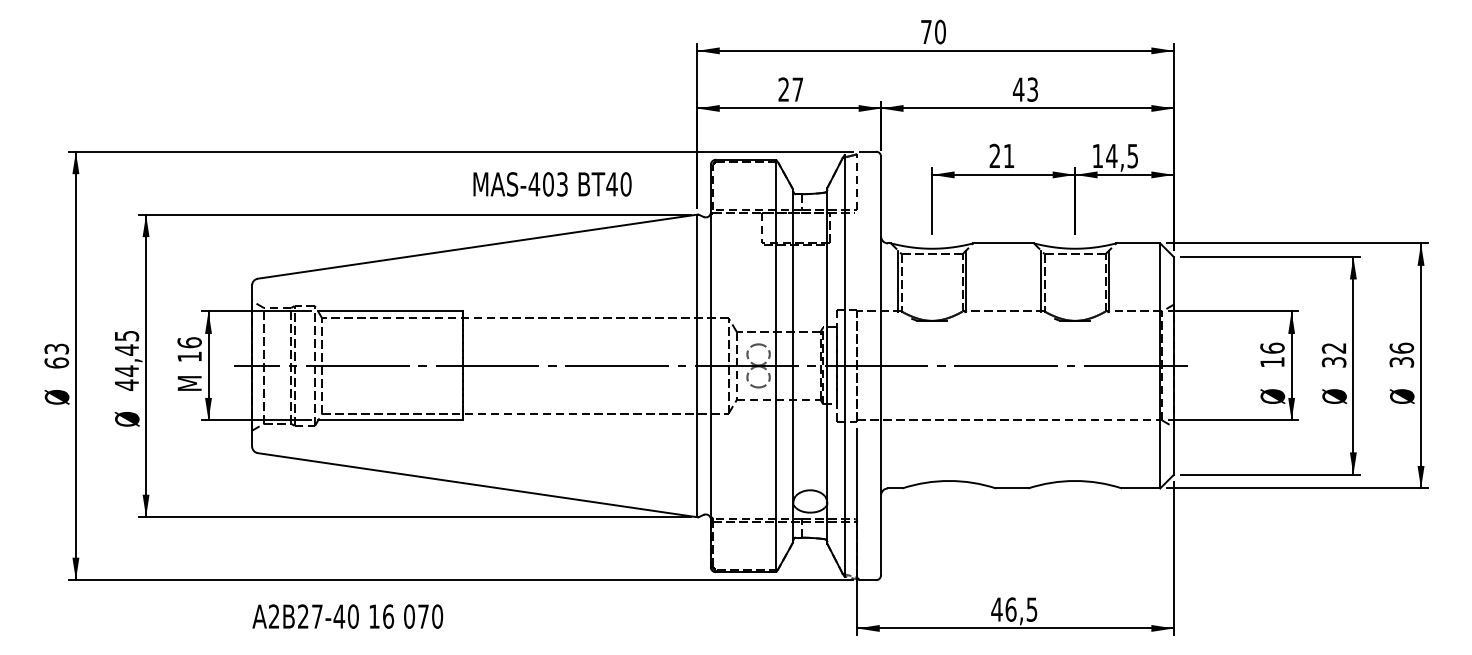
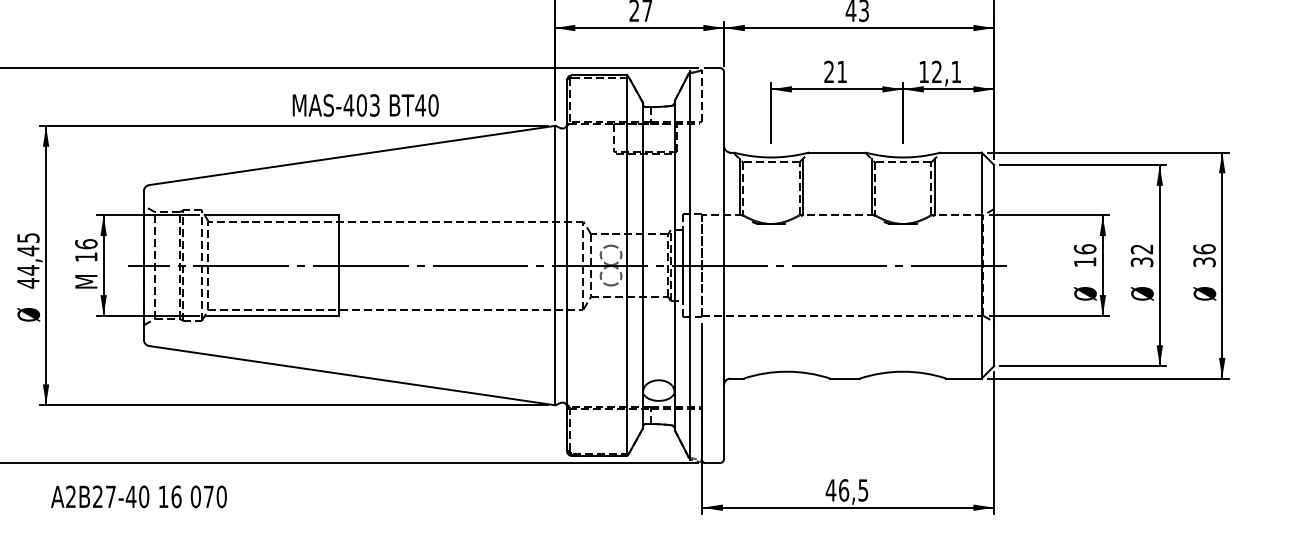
text: (1121, 155) -> (945, 71), 14,5 -> 12,1
text: (552, 184) -> (365, 105), moved
text: (347, 616) -> (138, 496), moved

